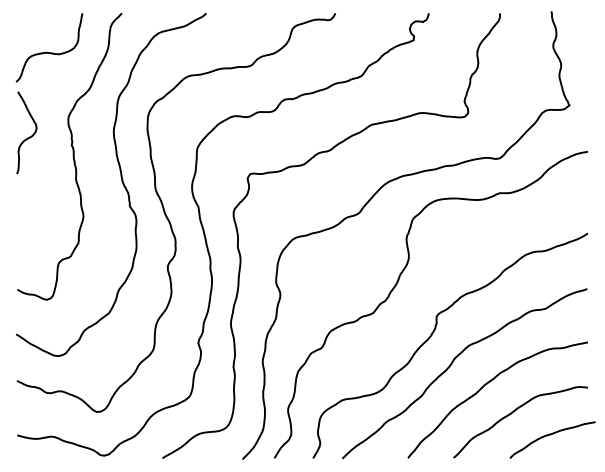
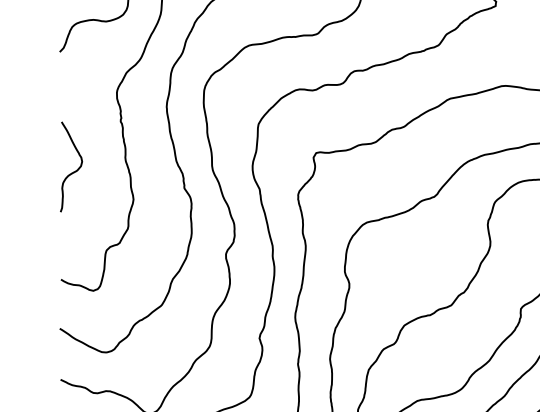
curve: (29, 136) -> (74, 170), moved

